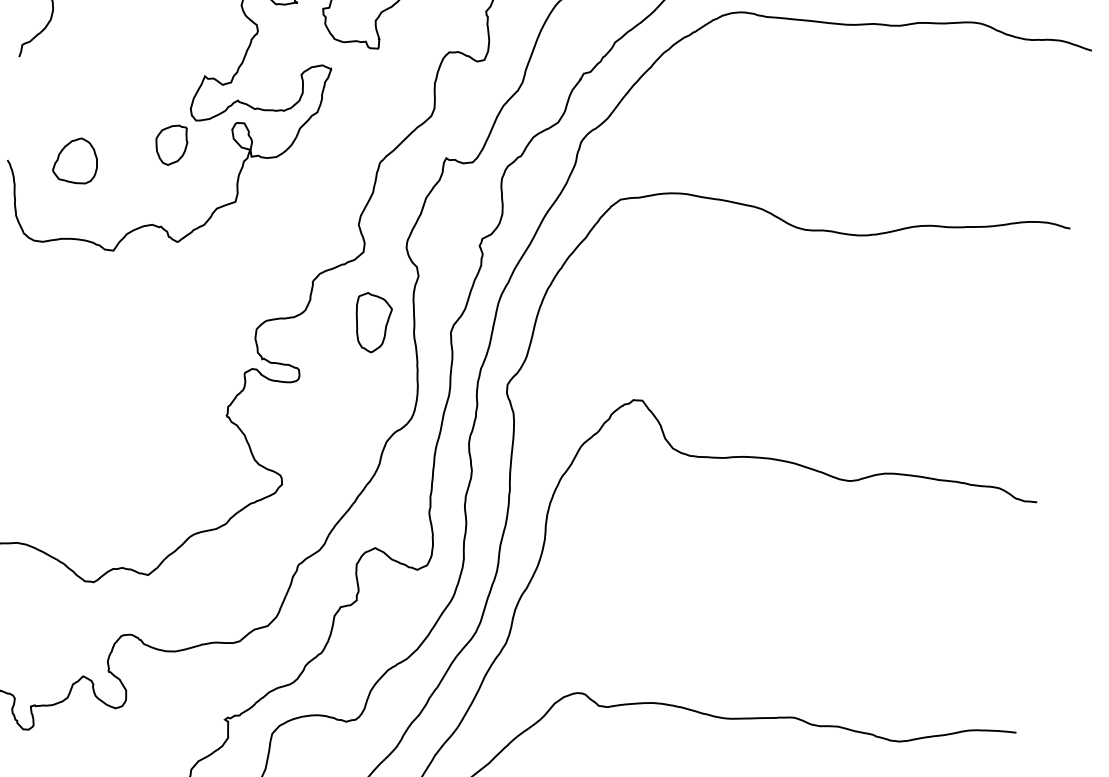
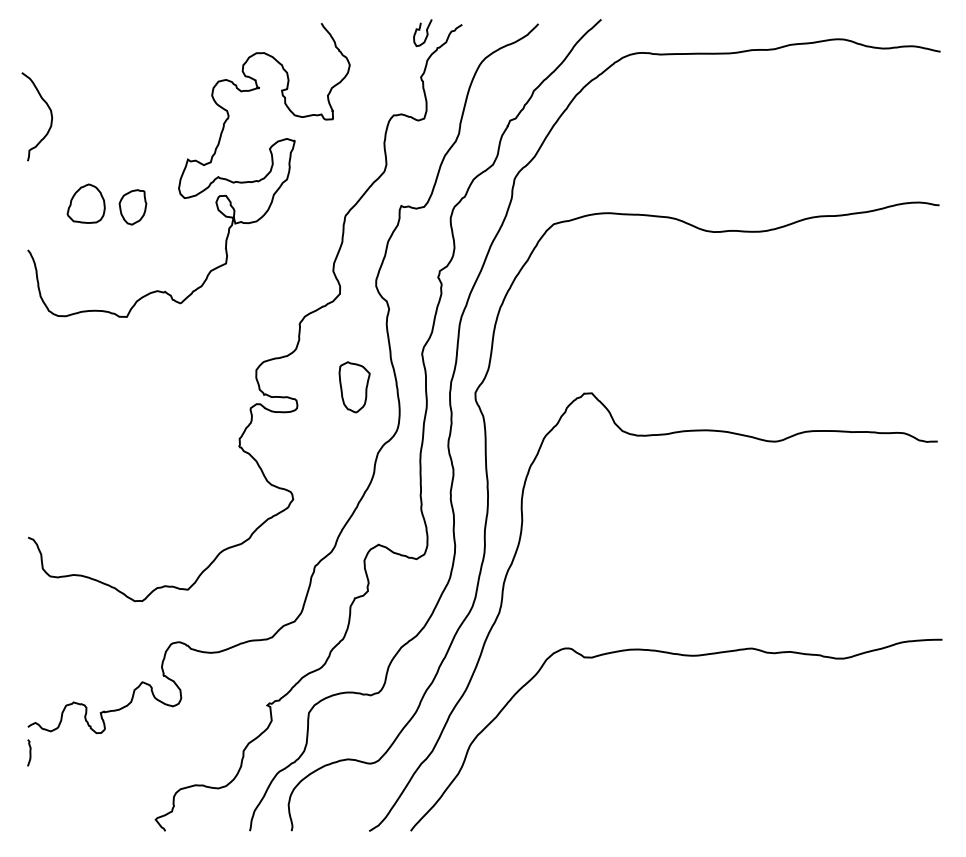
part: (170, 145) -> (132, 207), moved
part: (75, 160) -> (85, 203), moved
part: (372, 323) -> (354, 387), moved

